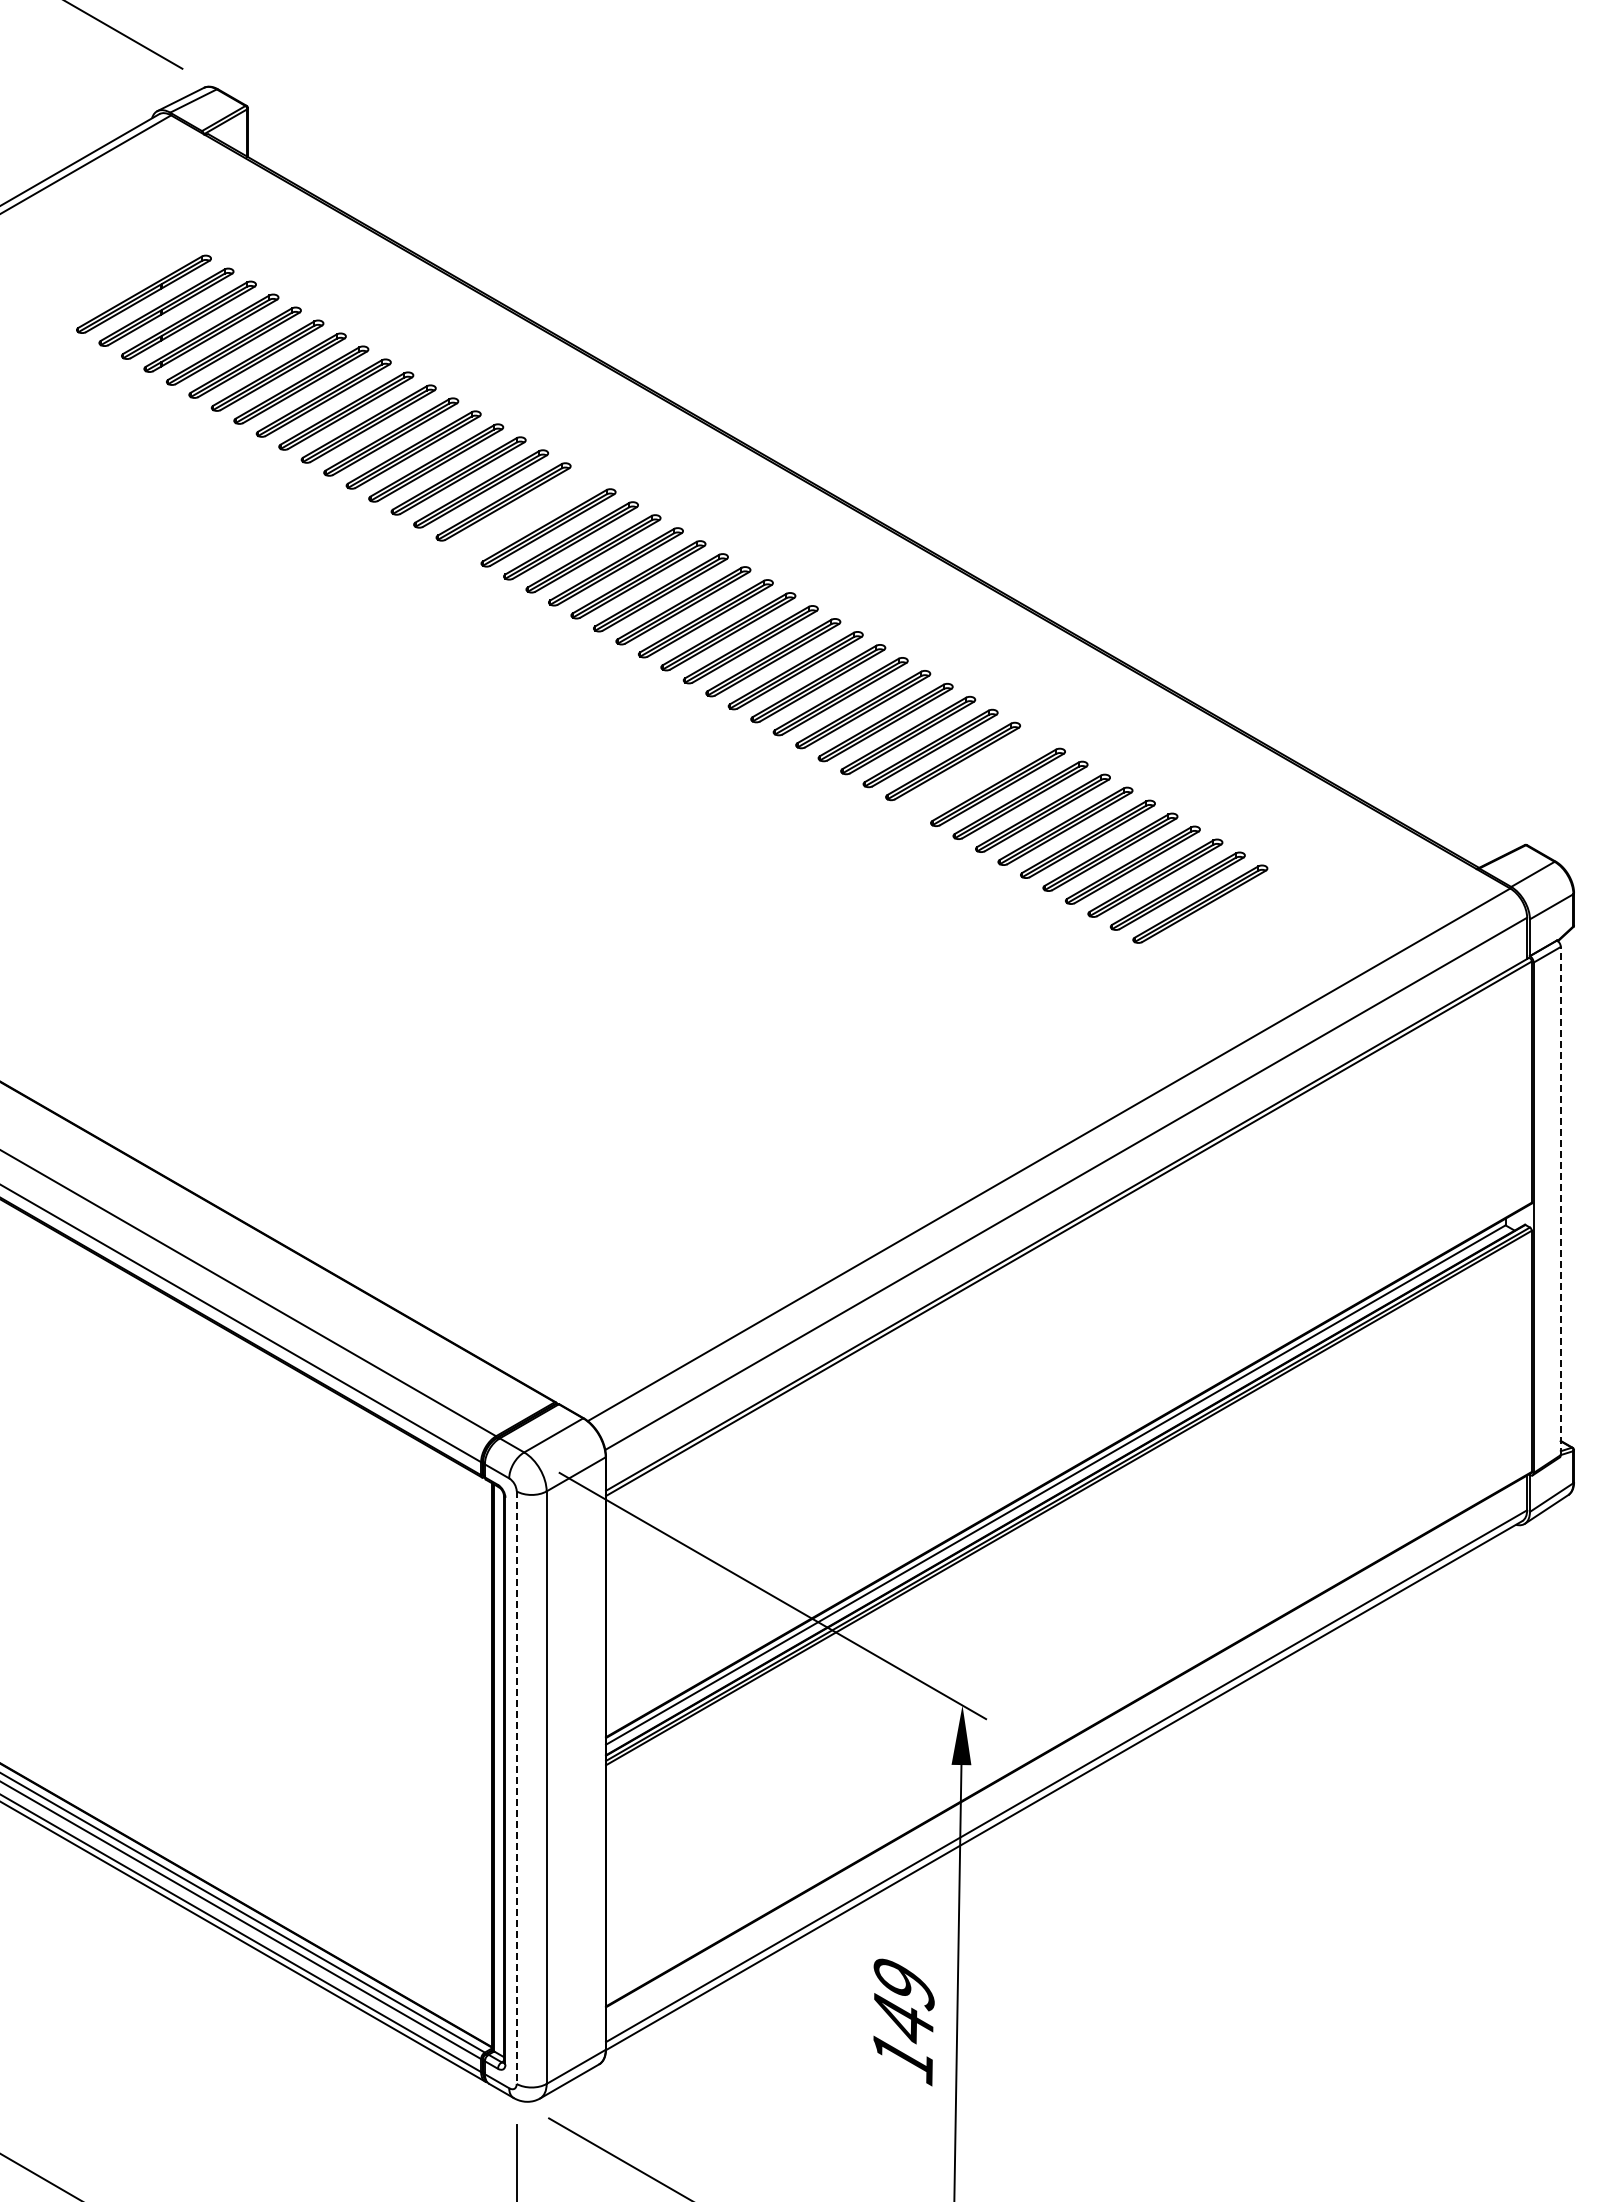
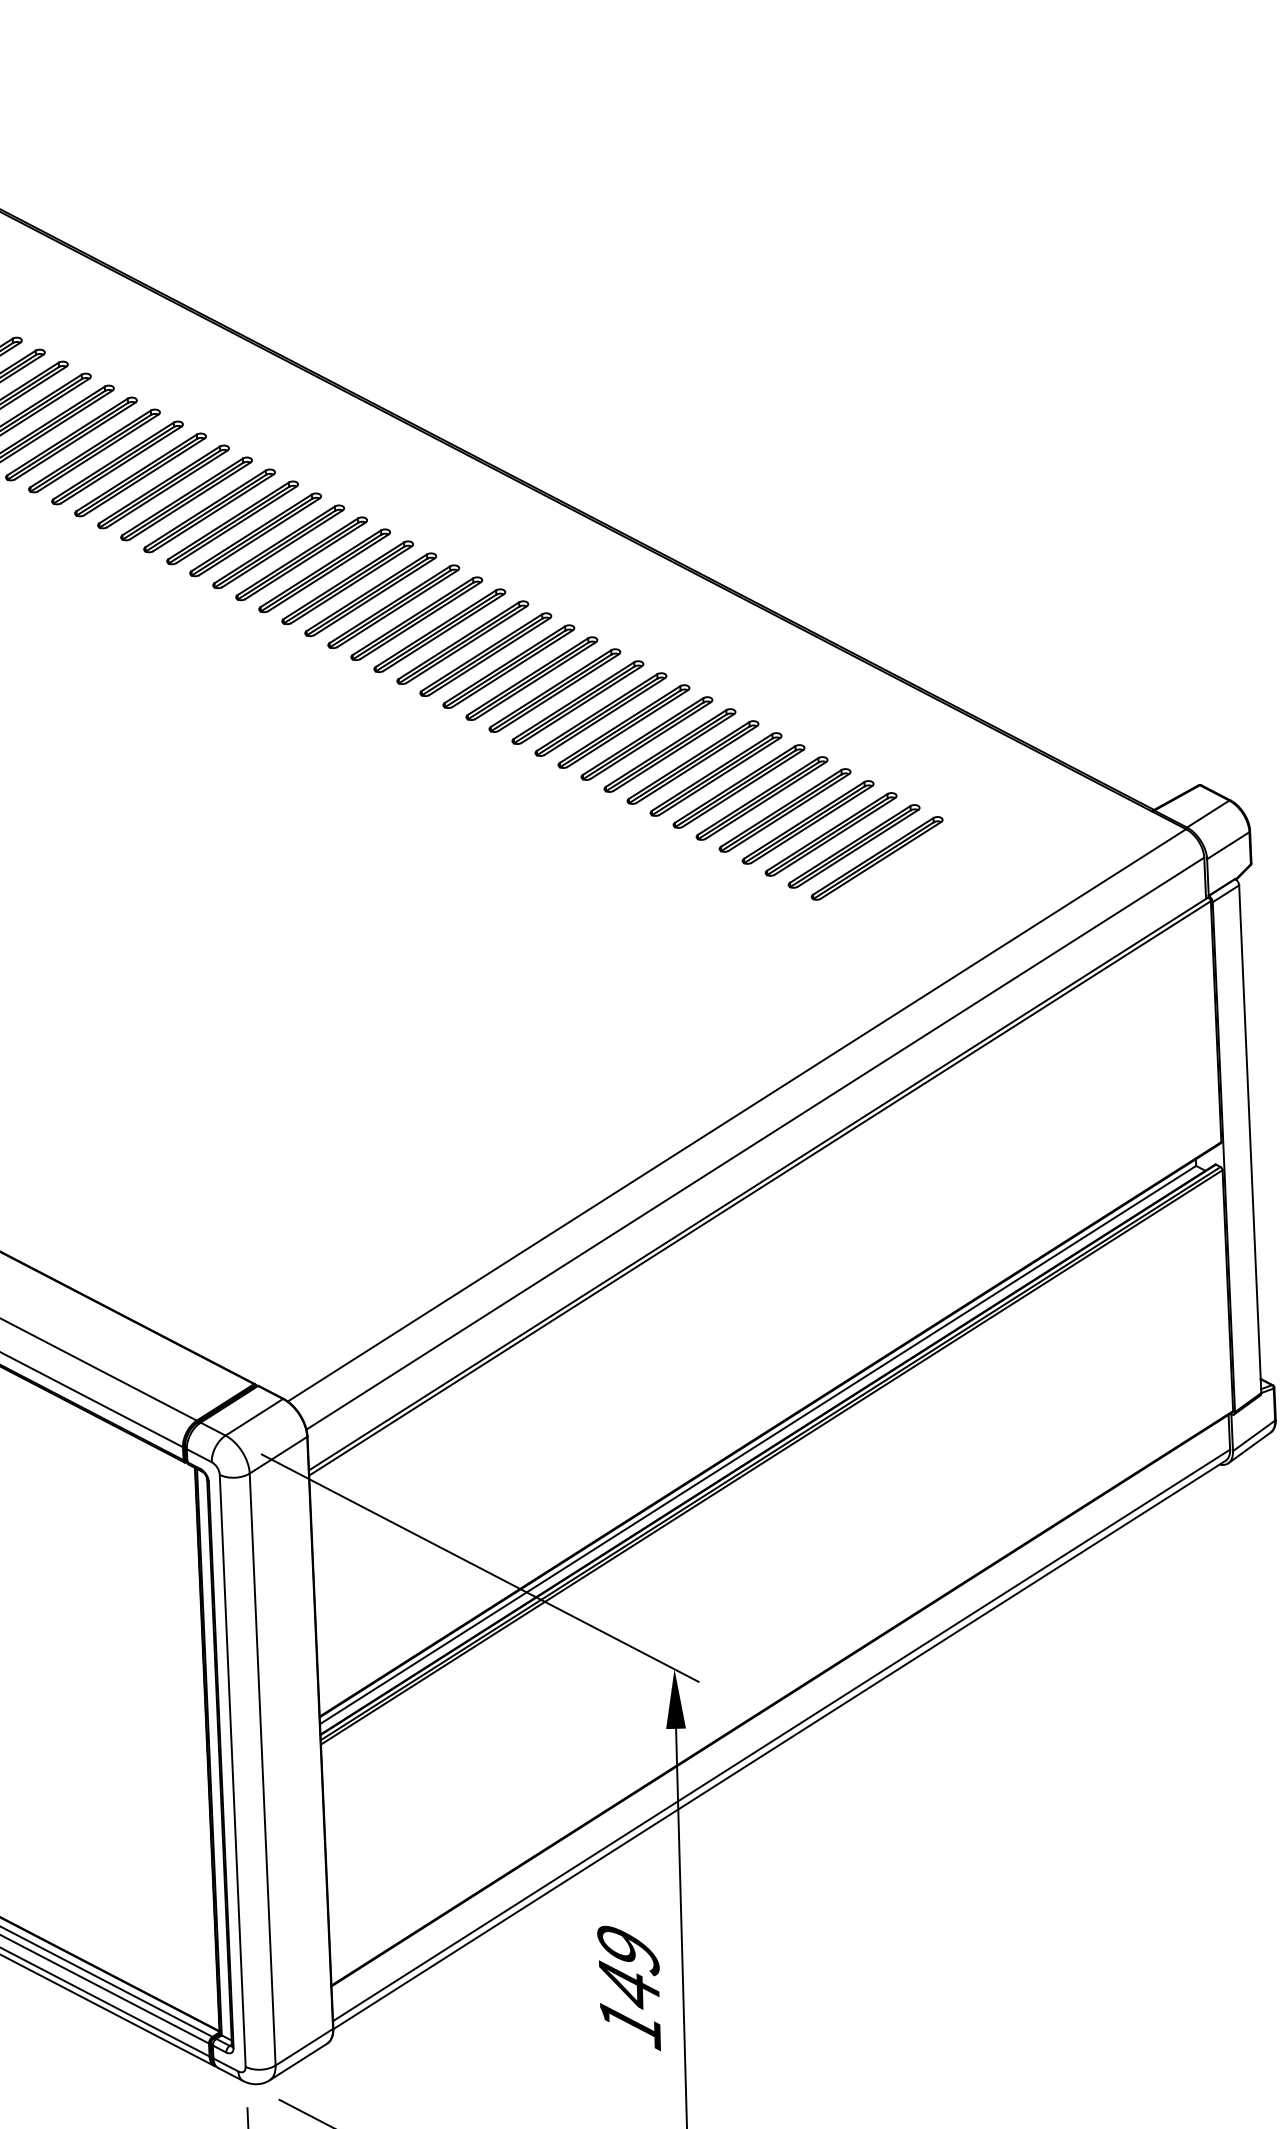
part: (525, 514) -> (185, 498), added
part: (975, 774) -> (646, 738), added
line: (1560, 1200) -> (1249, 1138), dashed -> solid
line: (516, 1788) -> (232, 1771), dashed -> solid

